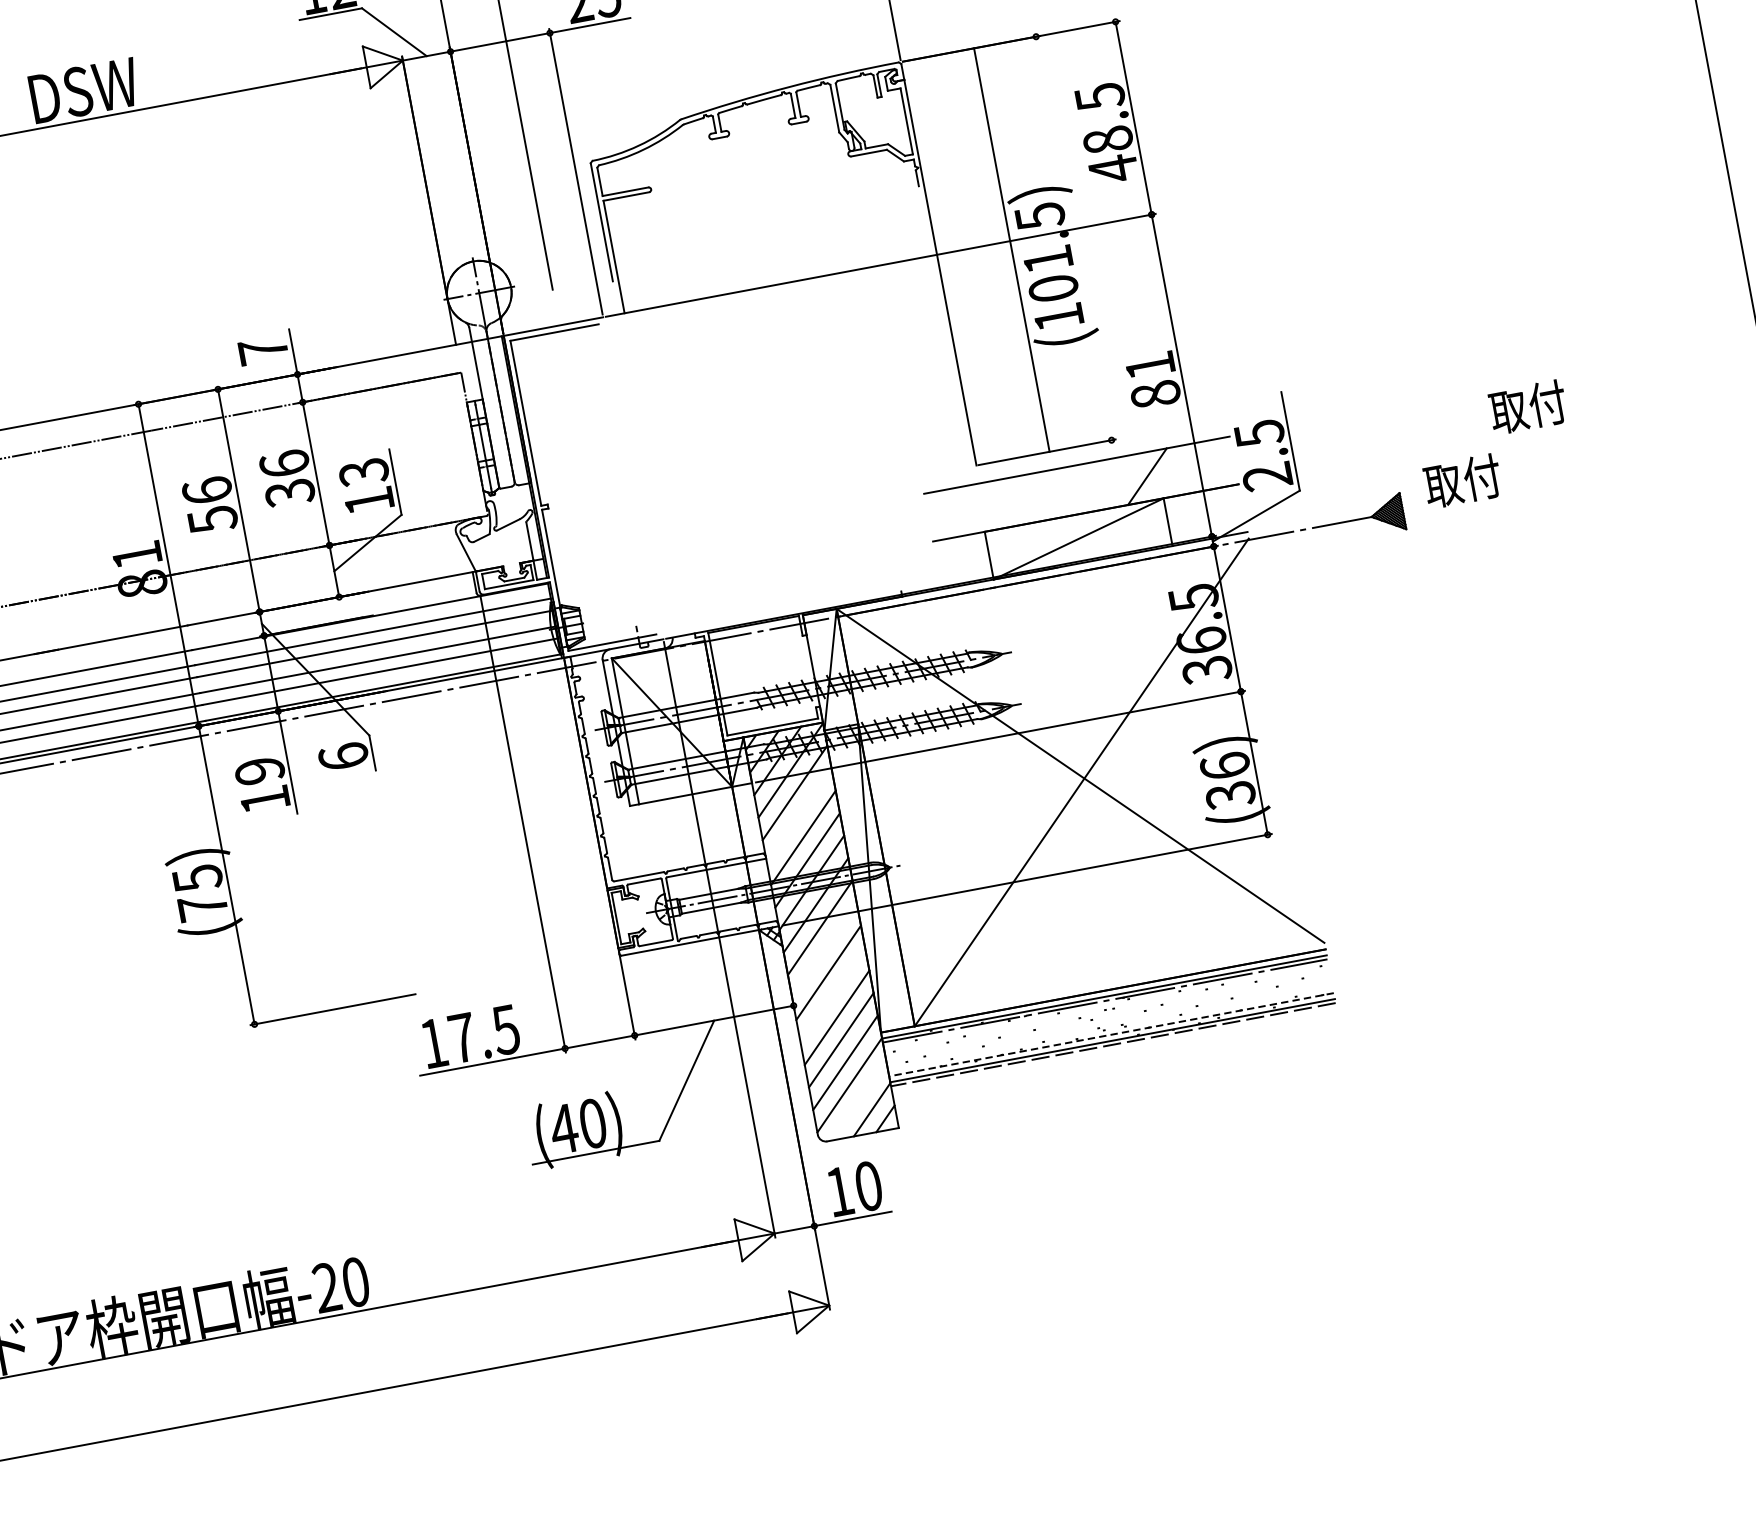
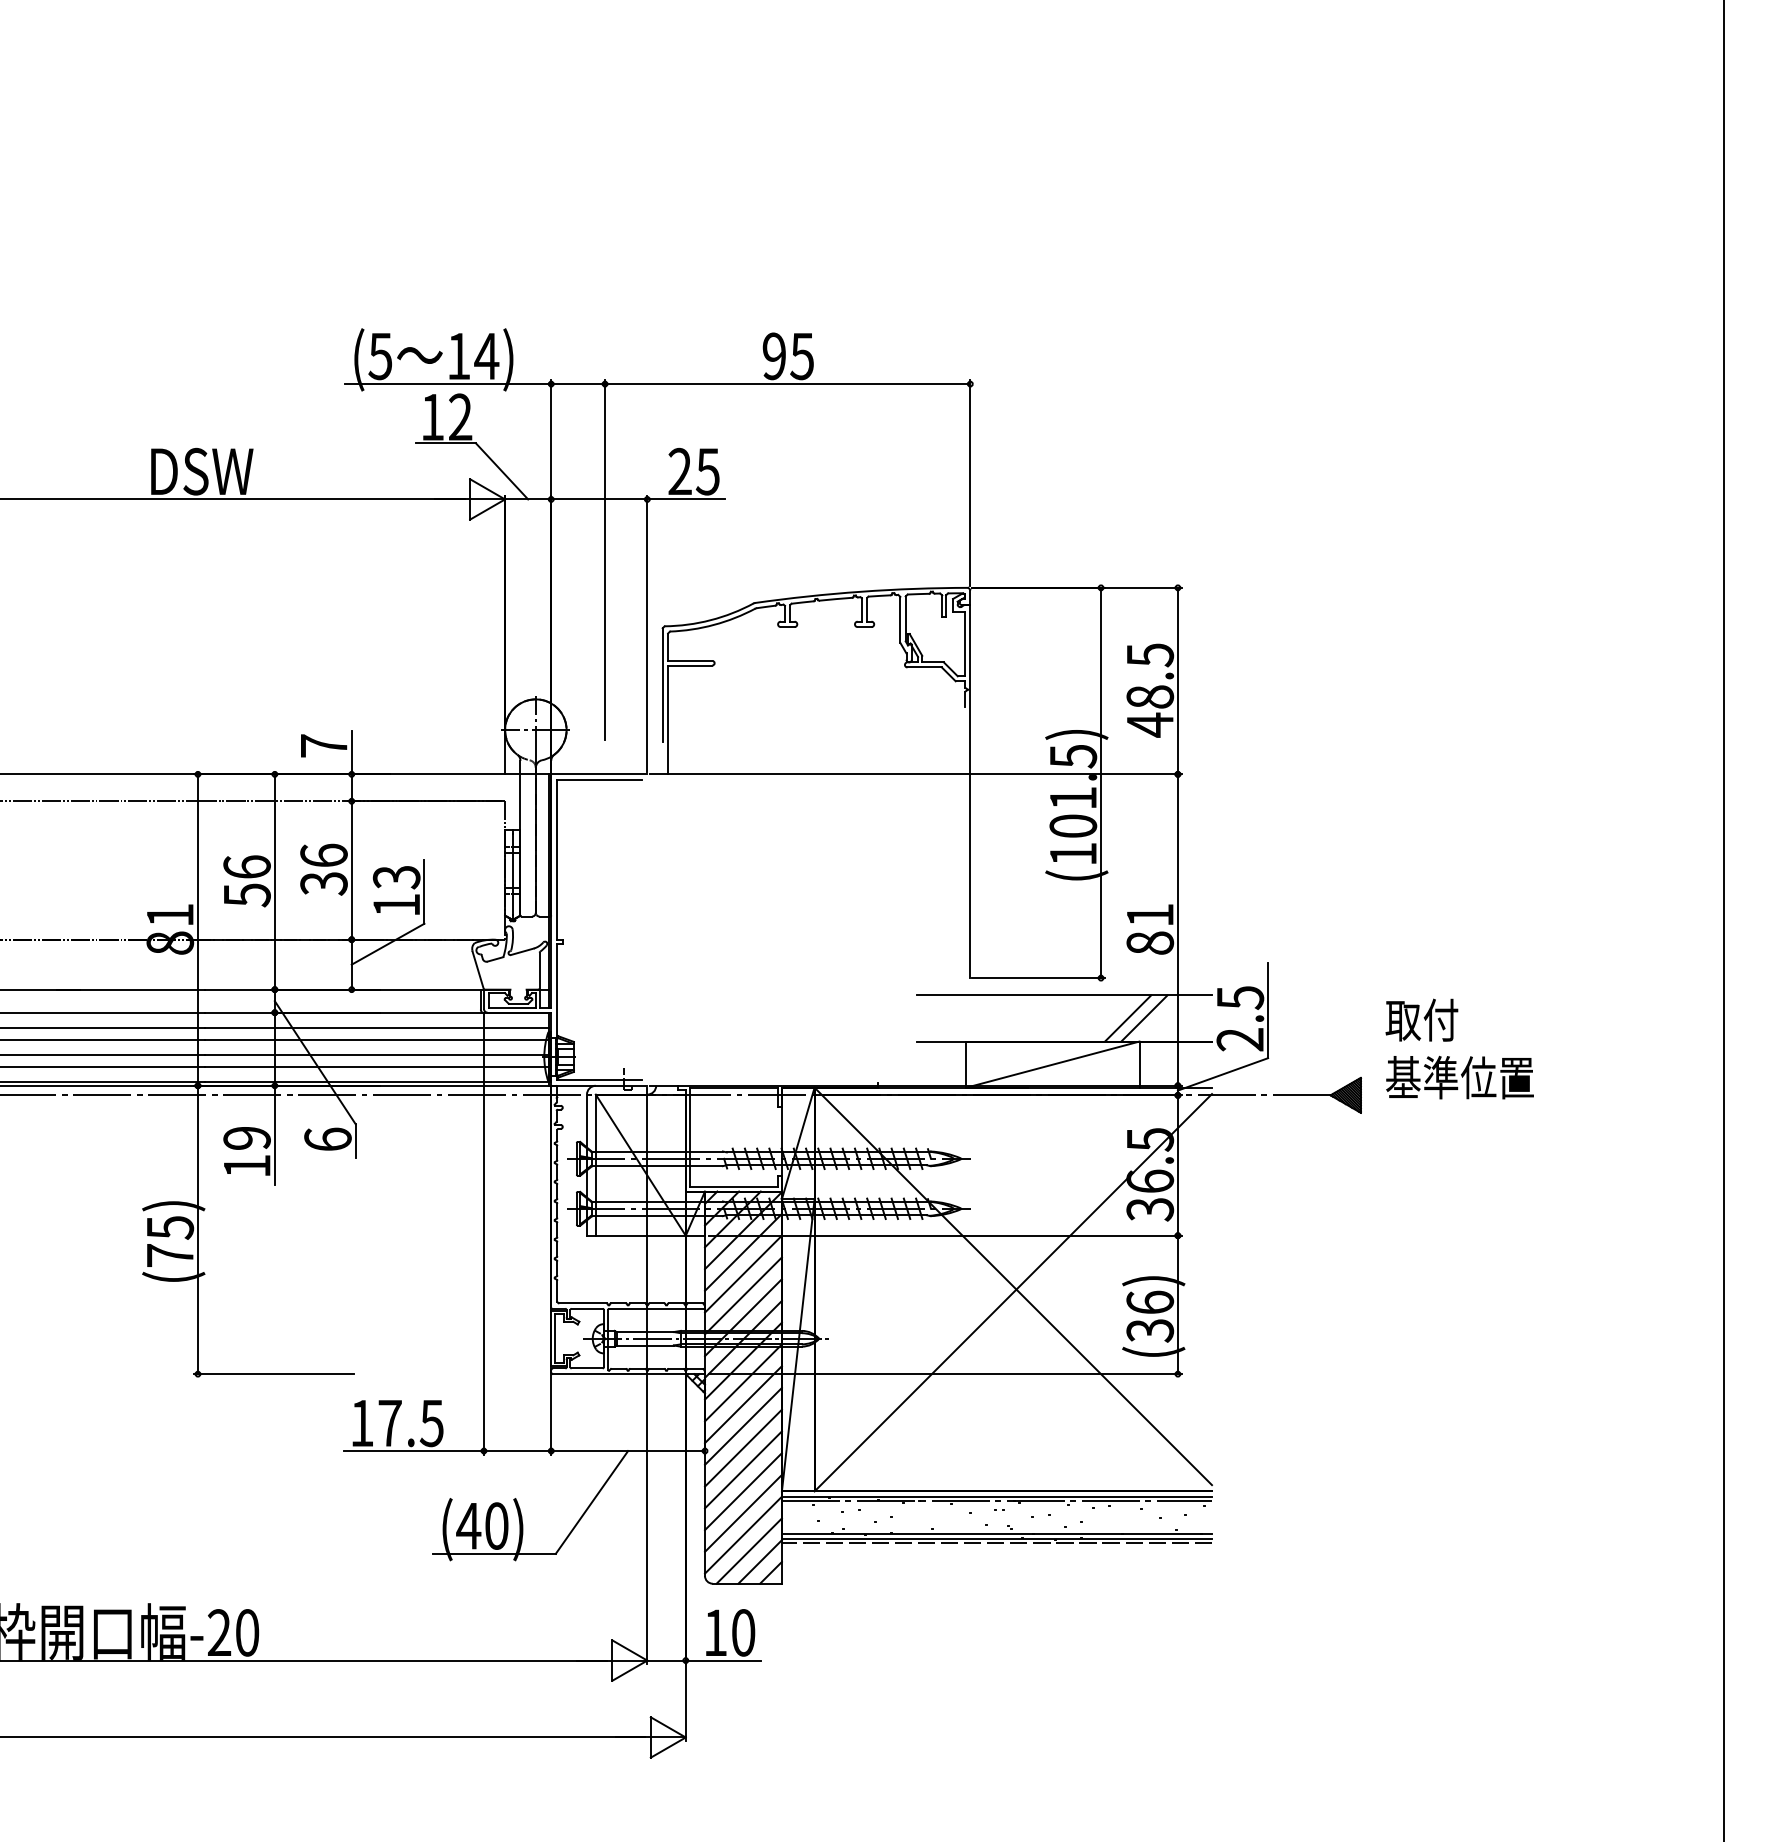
line: (1012, 249) -> (1101, 782), moved
text: (1527, 406) -> (1421, 1019), moved
line: (1164, 473) -> (1144, 1018), added
text: (1501, 473) -> (1459, 1077), 取付 -> 基準位置
line: (799, 814) -> (743, 1273), added
line: (824, 950) -> (743, 1404), added
line: (832, 994) -> (743, 1447), added
line: (1110, 1034) -> (996, 1533), dashed -> solid
line: (857, 1100) -> (748, 1550), added

